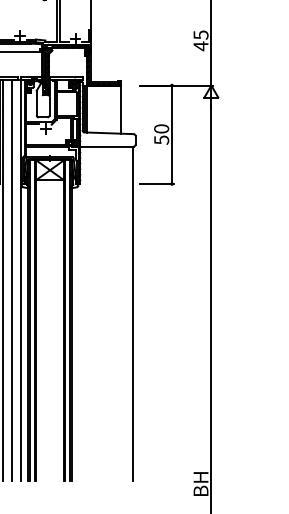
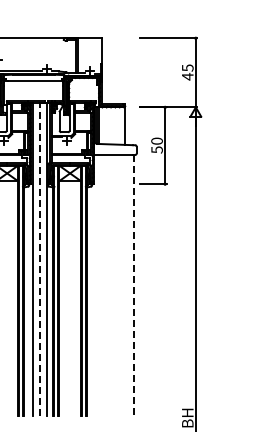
line: (12, 280) -> (40, 259), solid -> dashed
line: (132, 314) -> (134, 285), solid -> dashed

